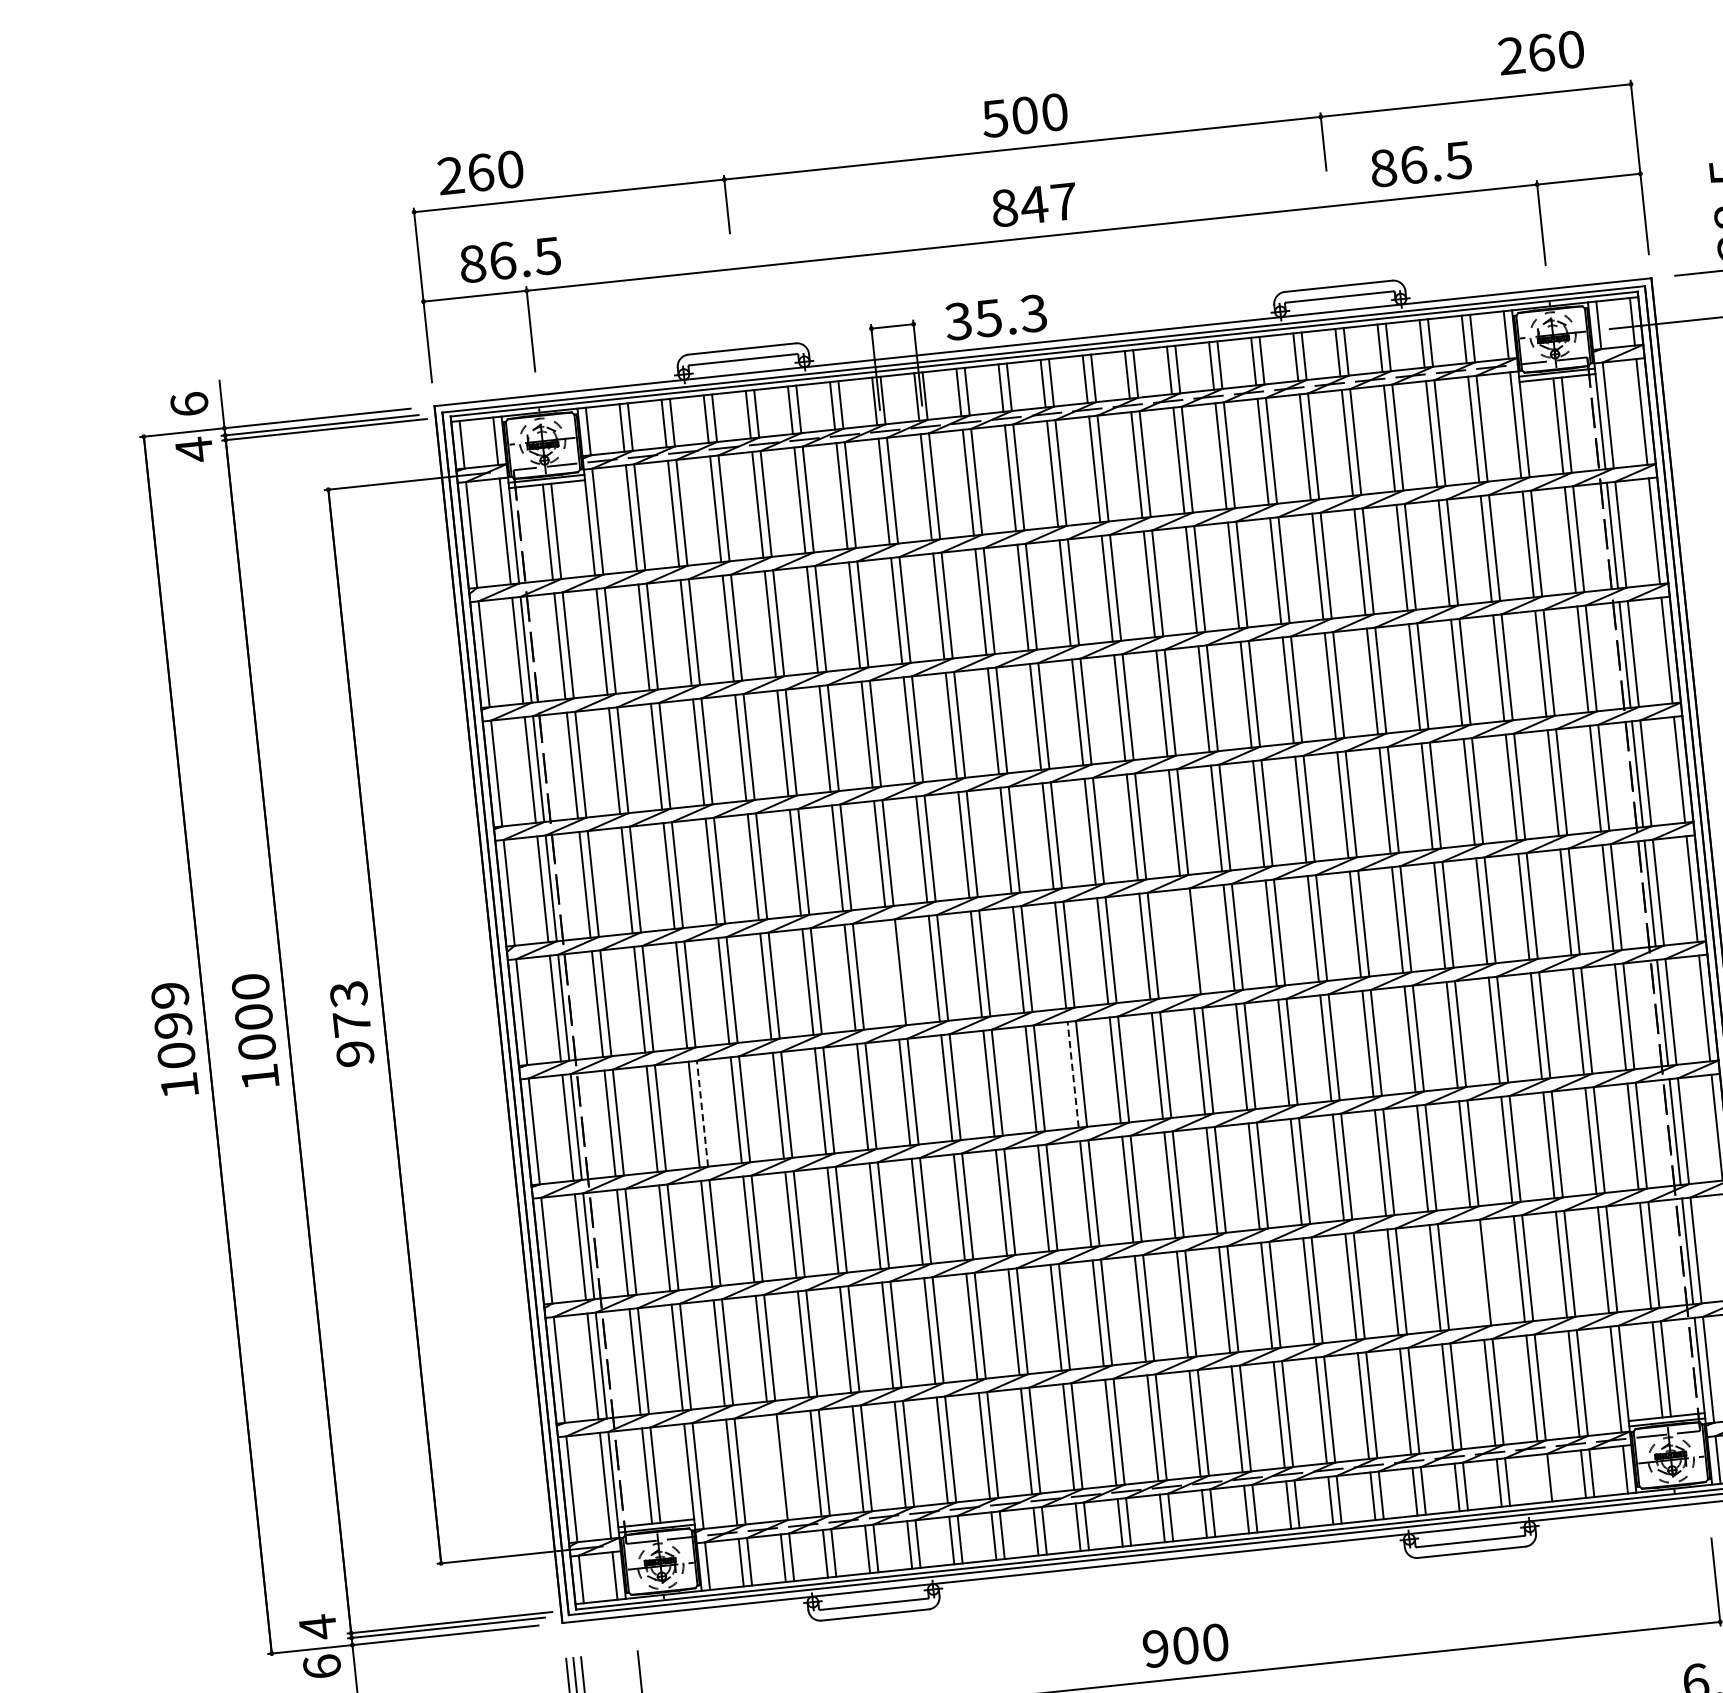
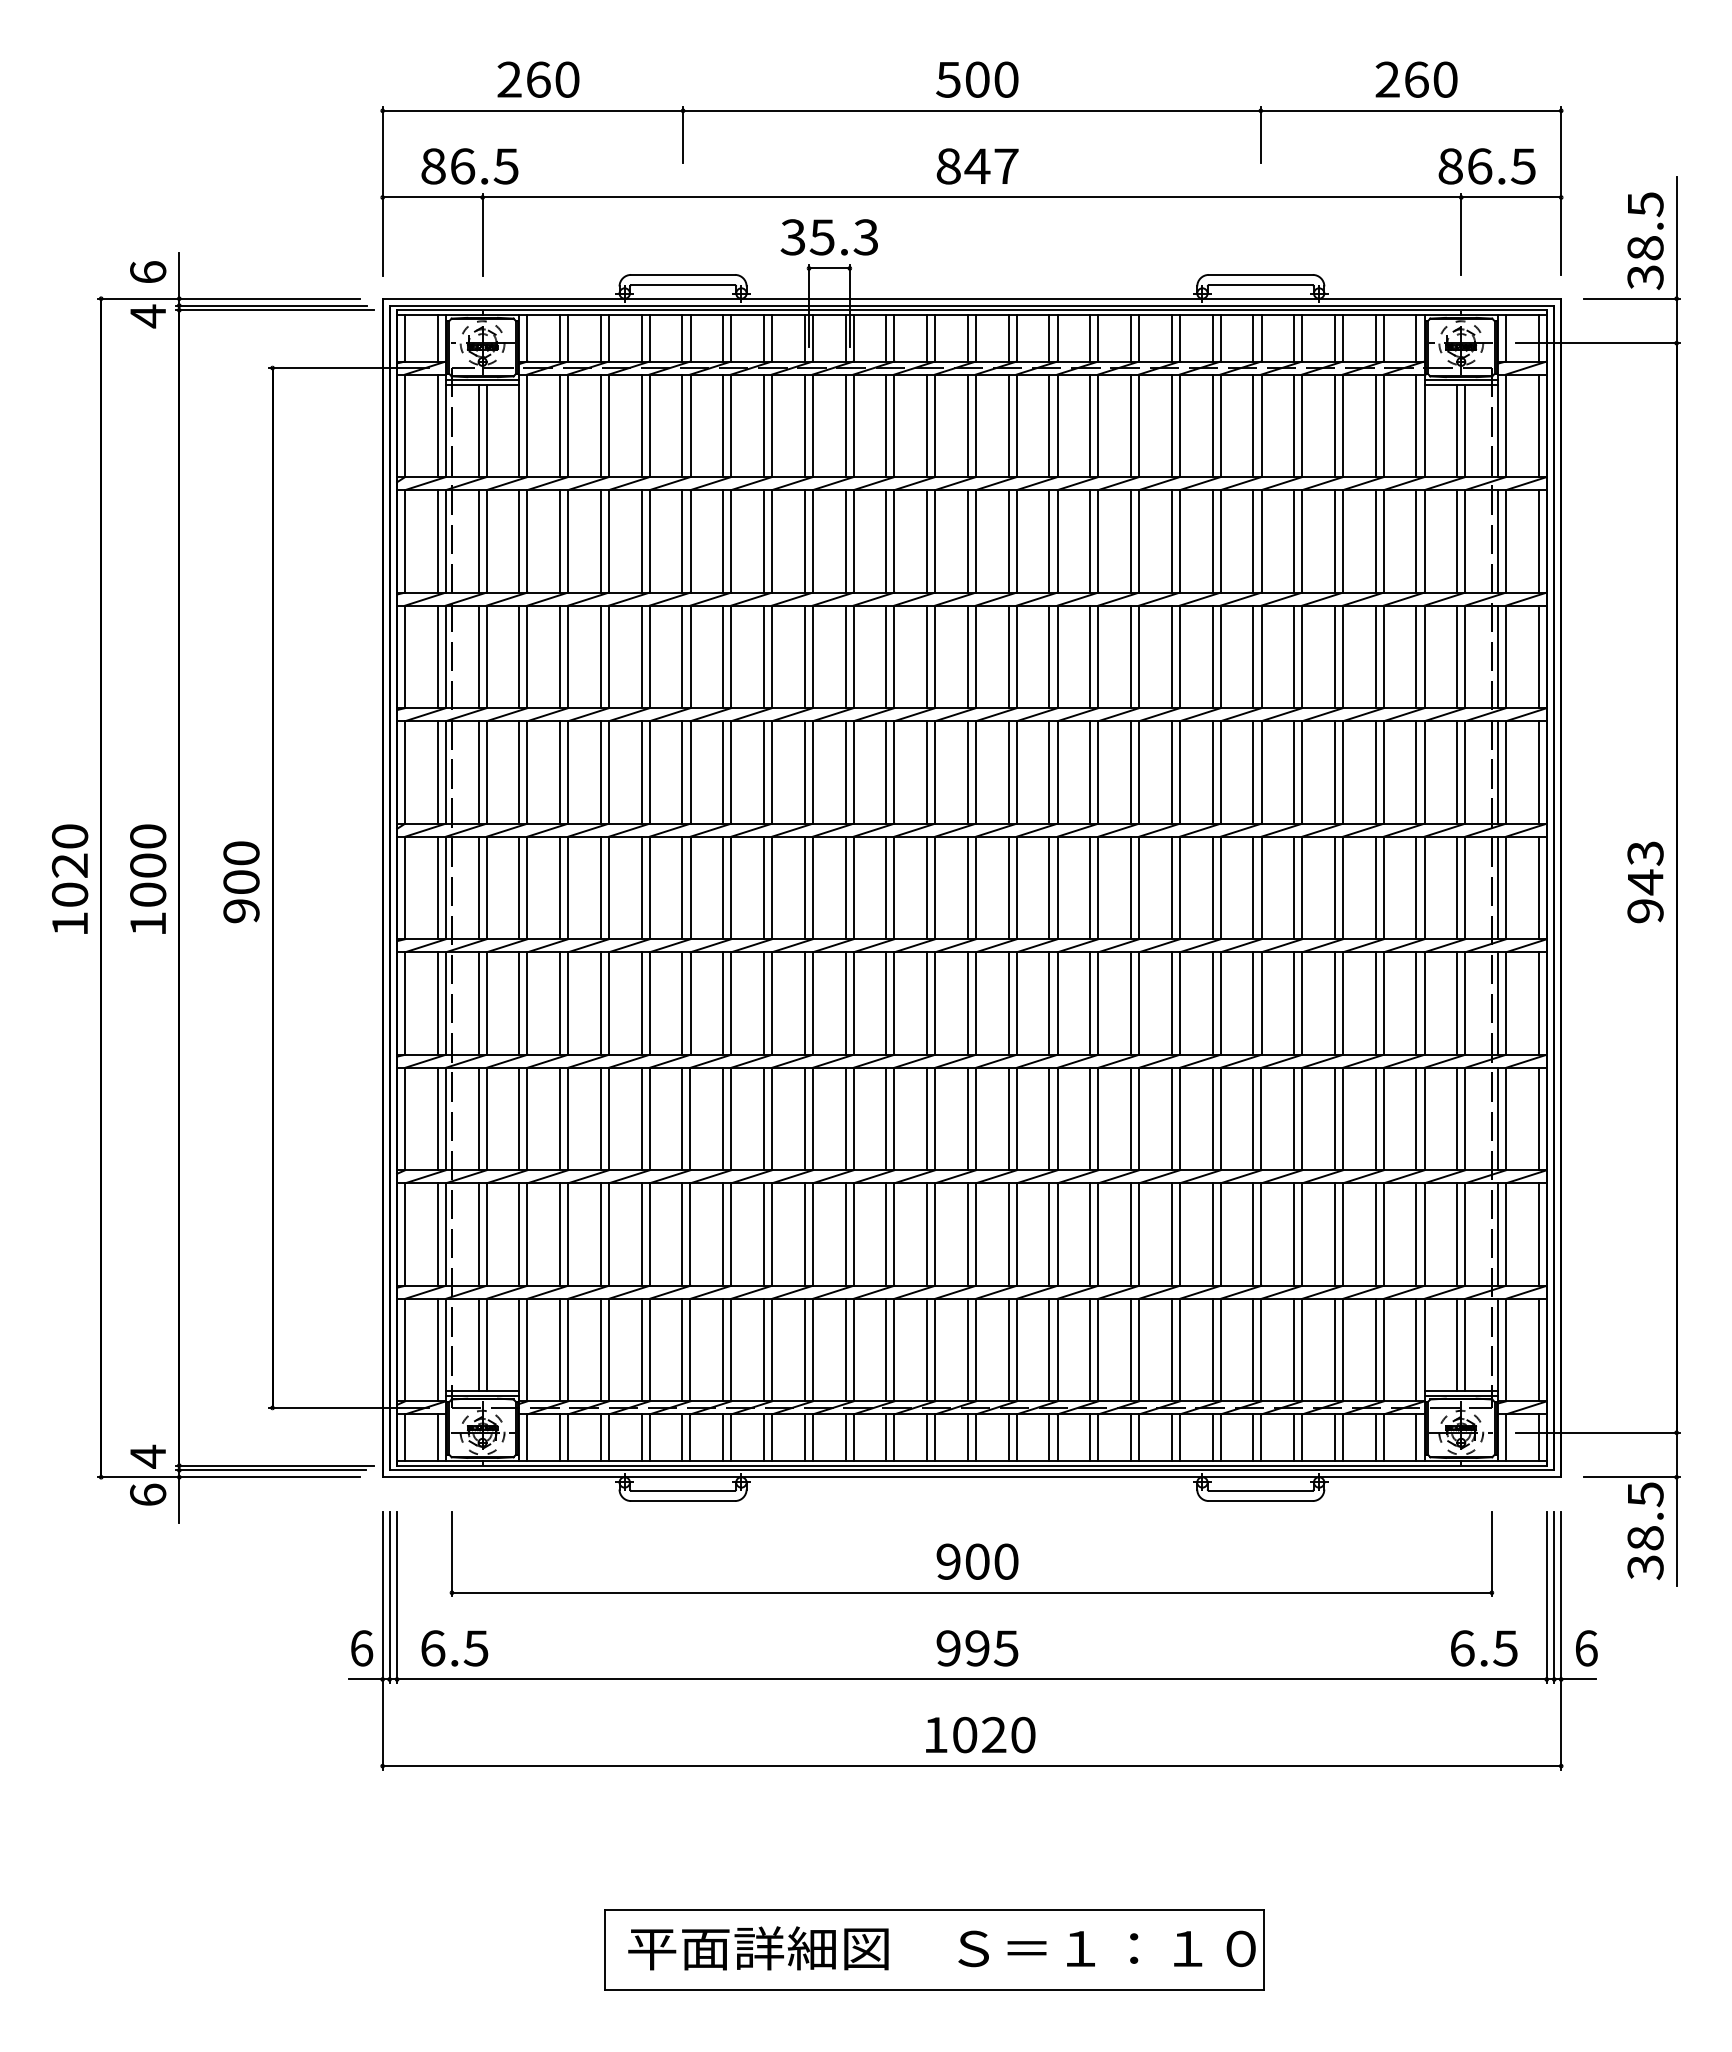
text: (1541, 52) -> (1416, 79), moved
text: (1420, 164) -> (1486, 166), moved
text: (480, 172) -> (538, 79), moved
text: (995, 317) -> (828, 237), moved
line: (1186, 941) -> (1049, 887), added
line: (891, 972) -> (763, 887), added
text: (350, 1008) -> (241, 867), 973 -> 900
text: (172, 1009) -> (70, 850), 1099 -> 1020
line: (1073, 1074) -> (927, 1003), dashed -> solid
line: (702, 1113) -> (568, 1003), dashed -> solid
line: (1477, 1273) -> (1294, 1234), added
line: (773, 1467) -> (600, 1349), added
line: (1540, 1478) -> (1334, 1437), added

